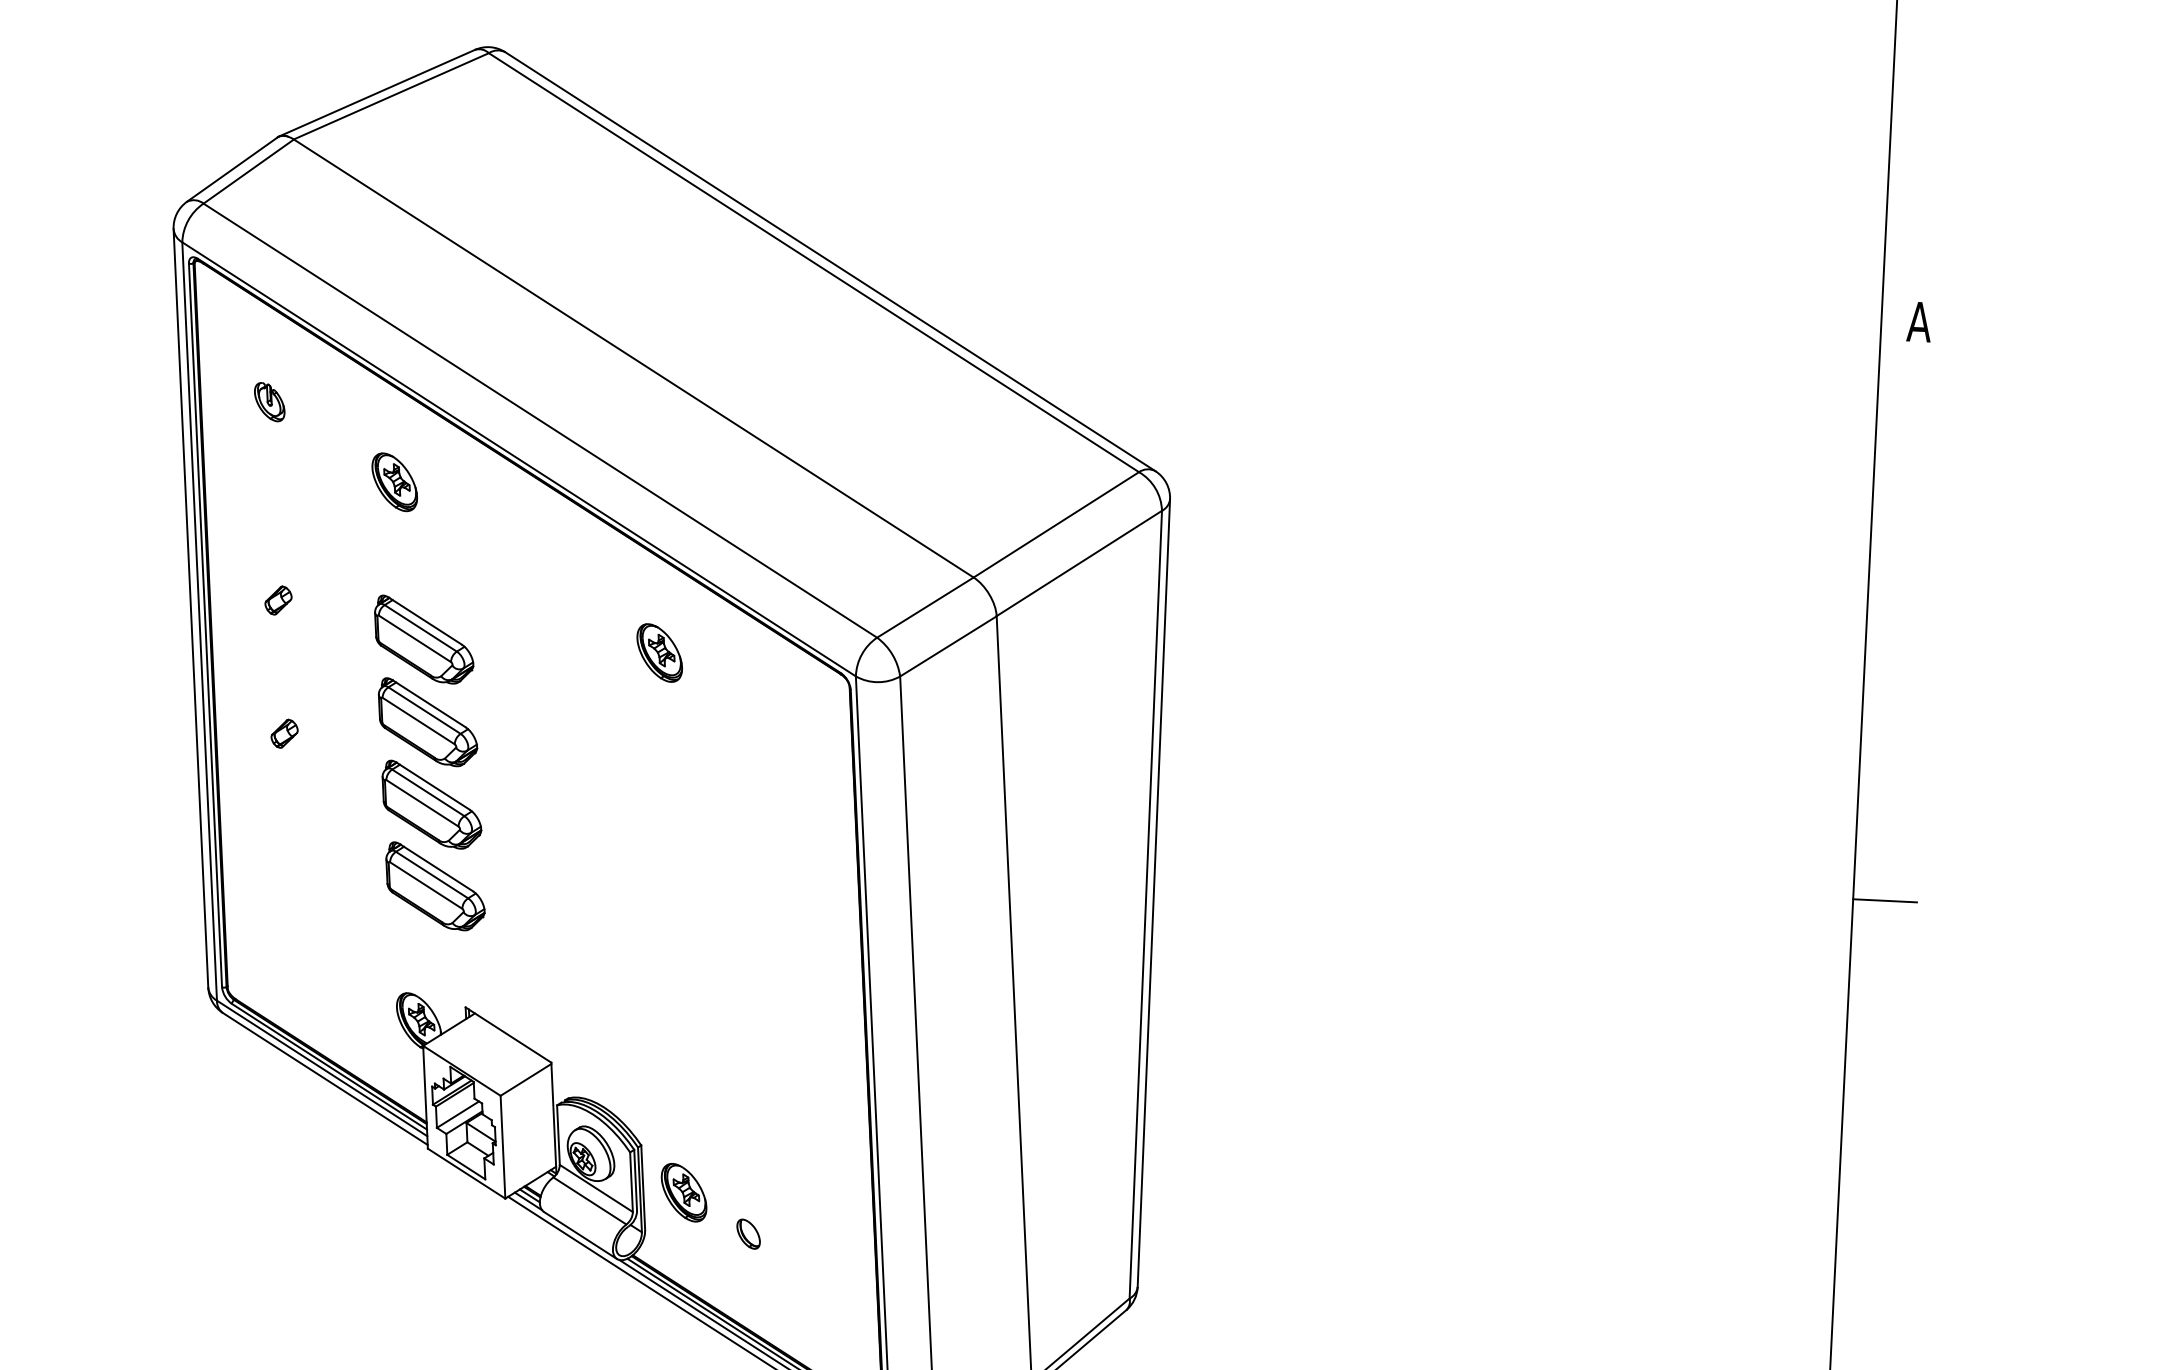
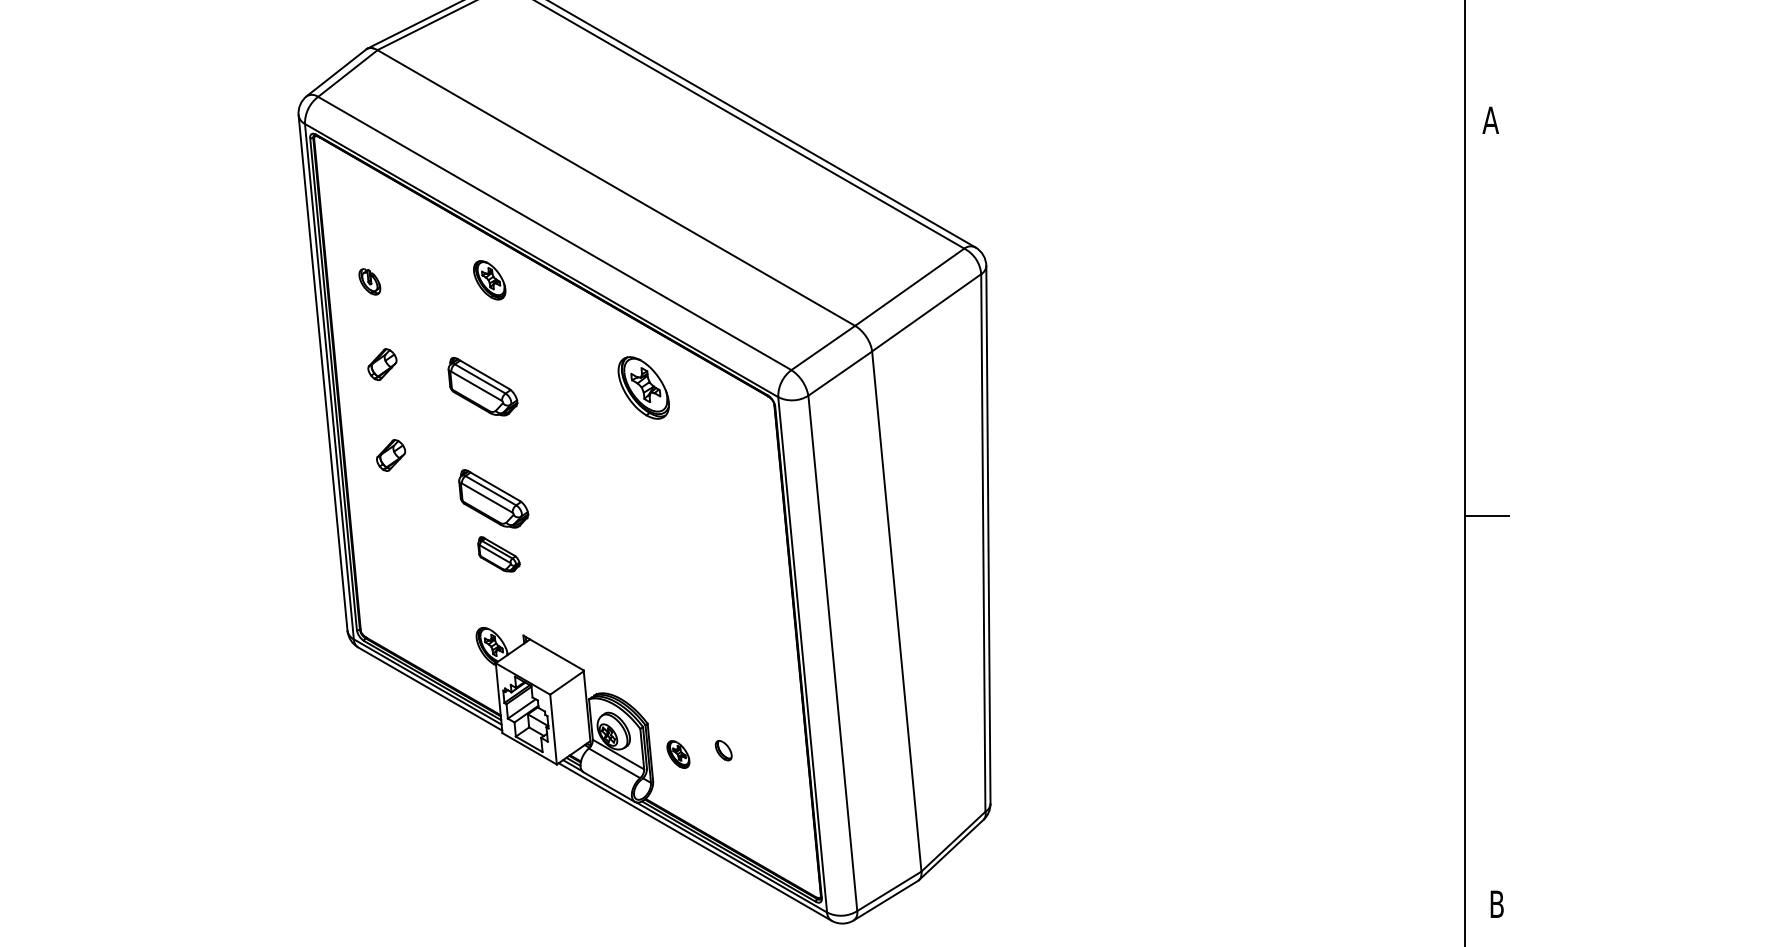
part: (269, 401) -> (369, 281), moved
part: (394, 482) -> (489, 280), moved
part: (278, 600) -> (382, 364), size x1.6
part: (659, 652) -> (643, 387), size x1.6
part: (428, 722) -> (488, 442), removed
part: (283, 732) -> (390, 454), size x1.6
part: (434, 886) -> (498, 554), size x0.6
part: (684, 1192) -> (678, 754), size x0.7
part: (748, 1233) -> (723, 750), moved

